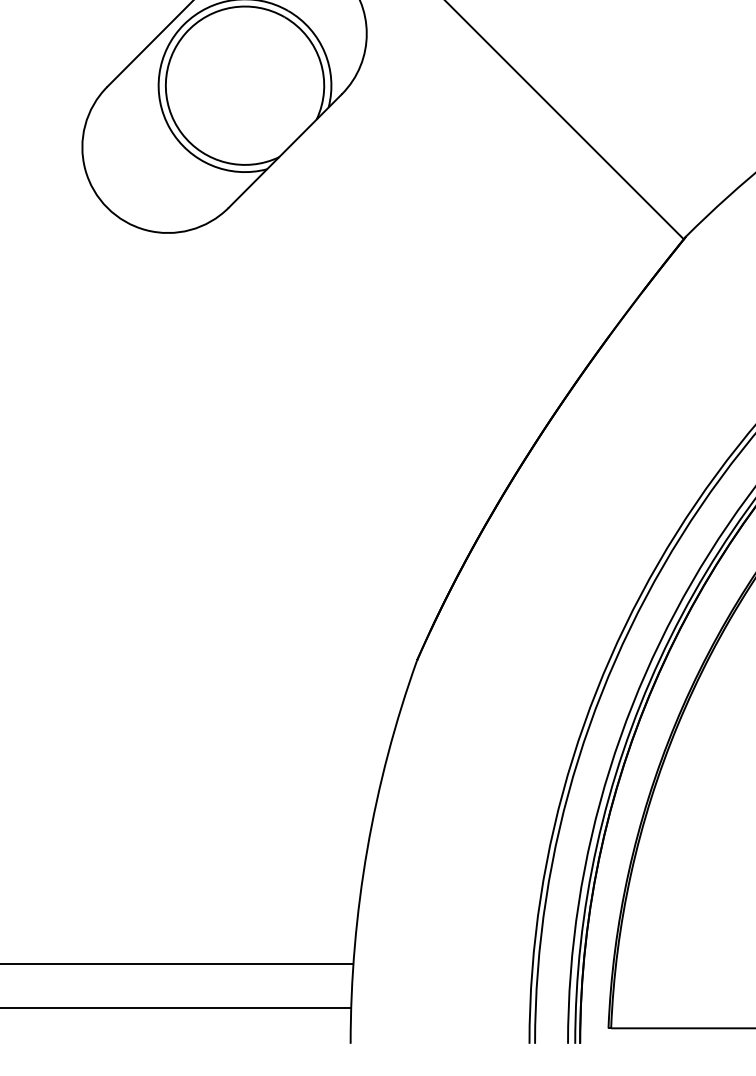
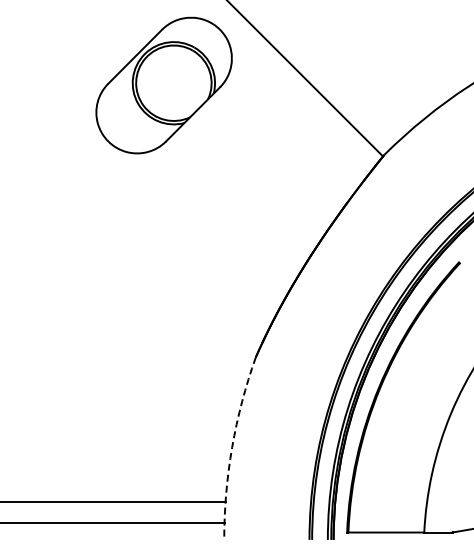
arc: (367, 849) -> (232, 447), solid -> dashed

